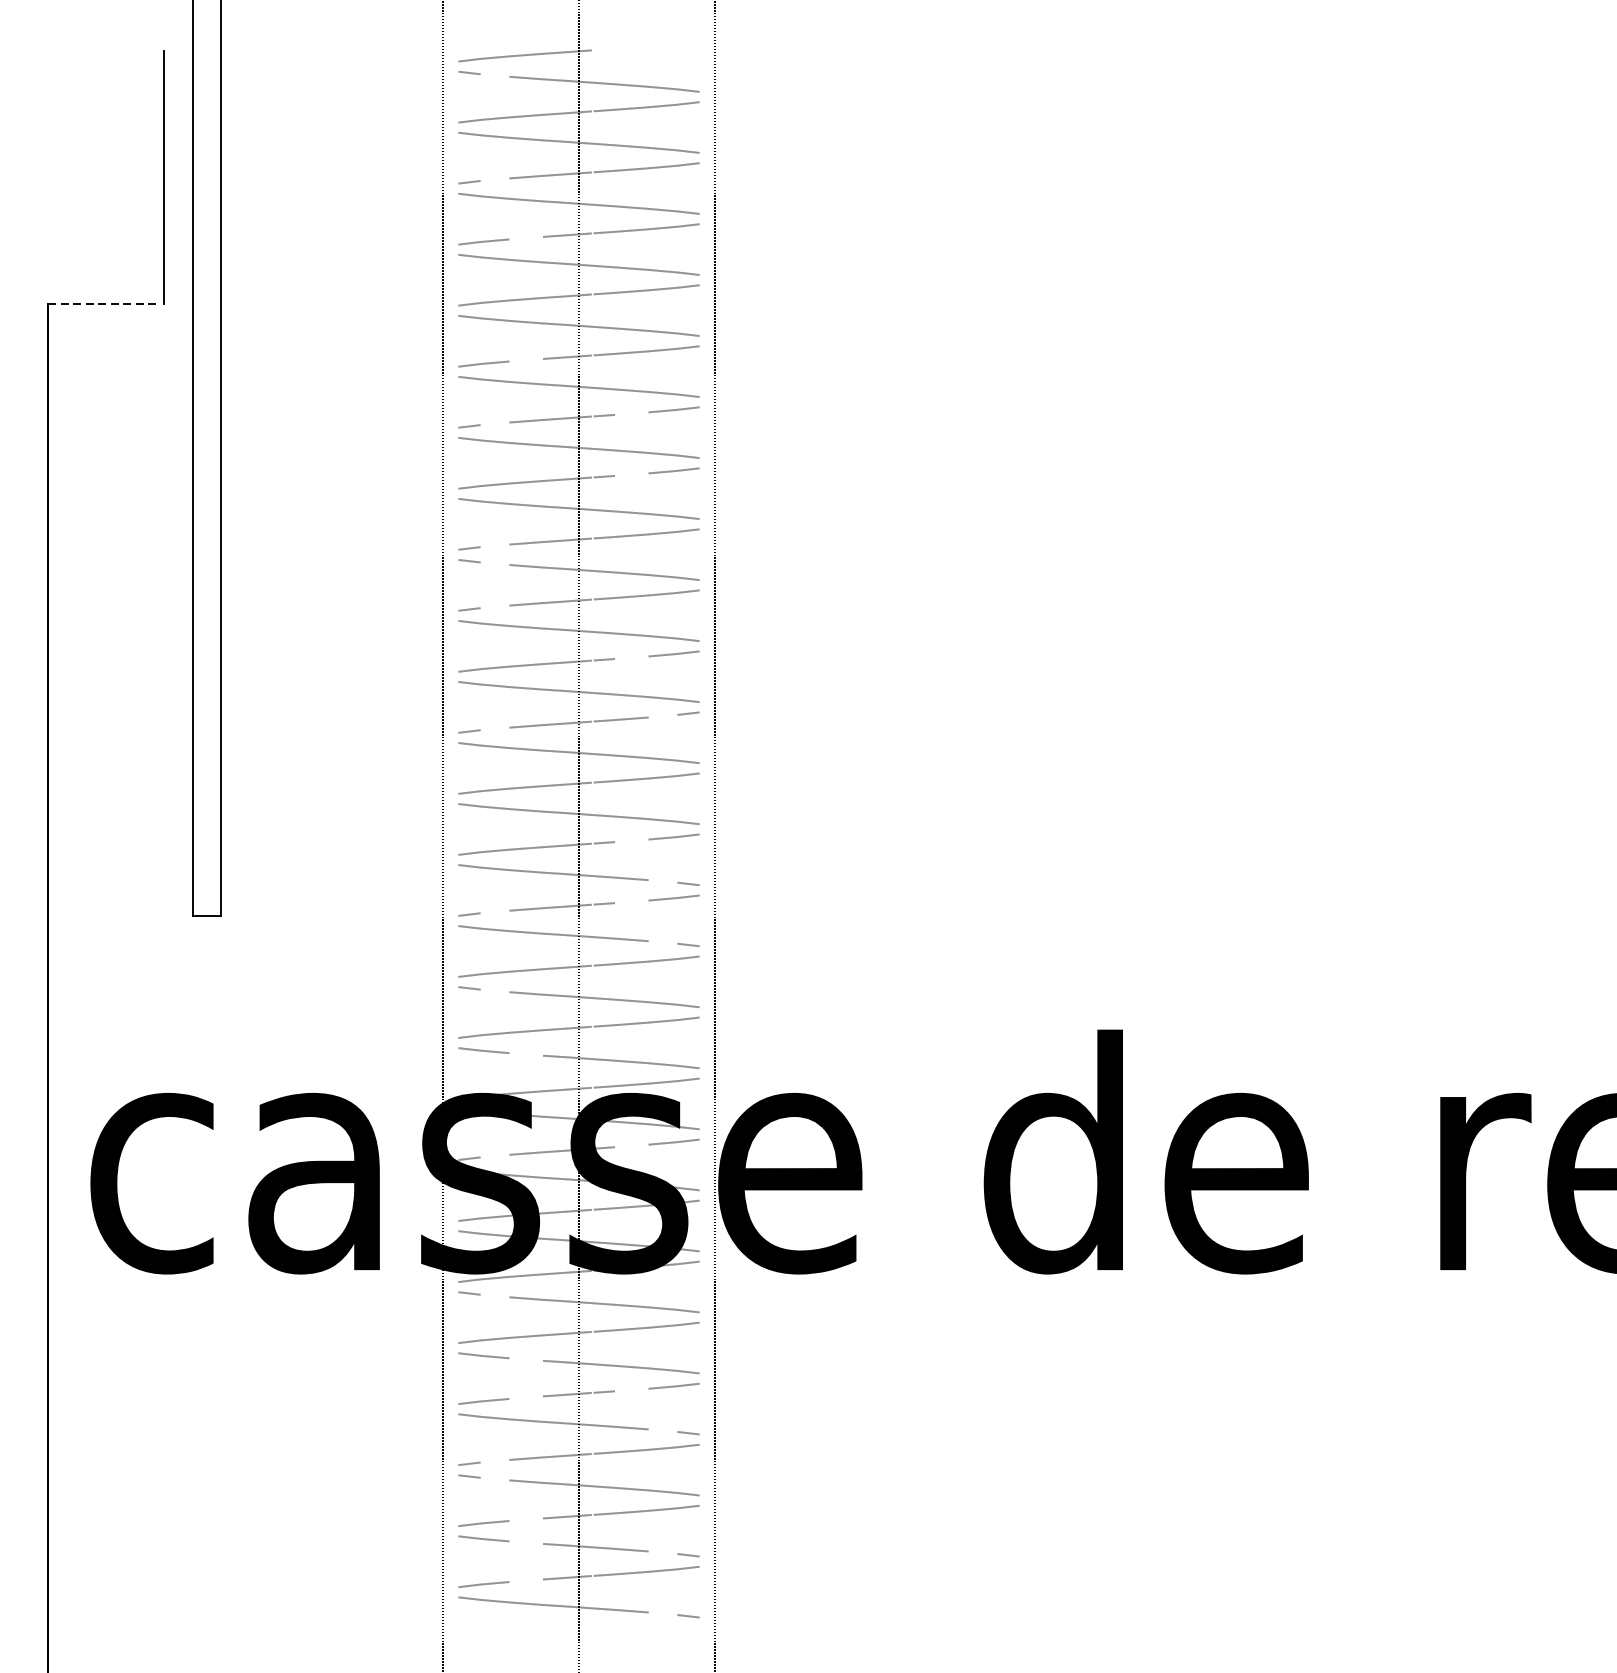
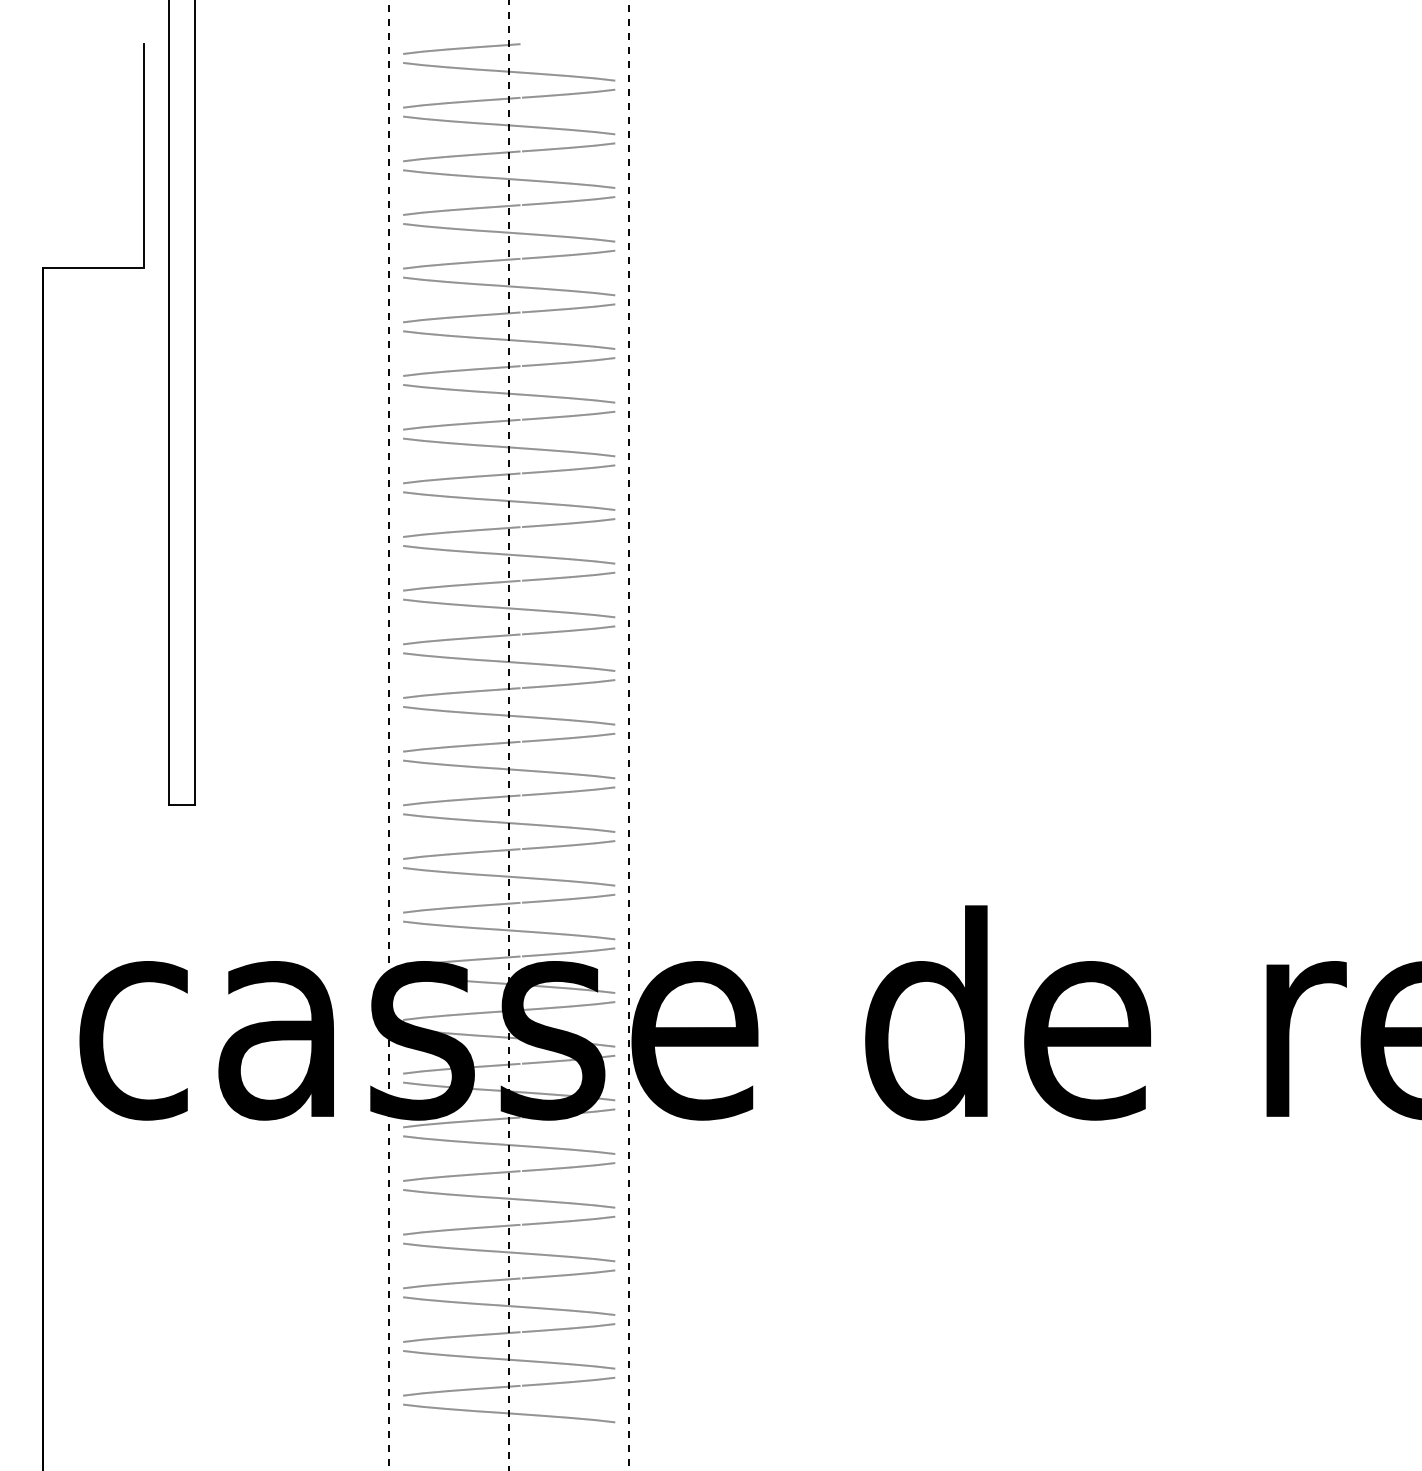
line: (495, 75) -> (435, 66), added
line: (495, 179) -> (435, 157), added
line: (525, 238) -> (462, 209), added
line: (105, 304) -> (92, 267), dashed -> solid
line: (525, 360) -> (462, 316), added
line: (631, 413) -> (555, 363), added
line: (495, 423) -> (435, 372), added
line: (631, 474) -> (555, 417), added
line: (495, 545) -> (435, 479), added
line: (495, 563) -> (435, 495), added
line: (495, 606) -> (435, 533), added
line: (631, 657) -> (555, 578), added
line: (662, 715) -> (582, 629), added
line: (495, 728) -> (435, 640), added
line: (631, 841) -> (555, 739), added
line: (662, 880) -> (582, 774), added
line: (631, 901) -> (555, 792), added
line: (495, 911) -> (435, 801), added
line: (662, 942) -> (582, 828), added
line: (495, 991) -> (435, 871), added
line: (525, 1054) -> (462, 927), added
line: (631, 1145) -> (555, 1007), added
line: (495, 1156) -> (435, 1016), added
line: (495, 1295) -> (435, 1139), added
line: (525, 1359) -> (462, 1195), added
line: (631, 1390) -> (555, 1222), added
line: (525, 1397) -> (462, 1228), added
line: (662, 1430) -> (582, 1257), added
line: (495, 1460) -> (435, 1284), added
line: (495, 1478) -> (435, 1300), added
line: (525, 1519) -> (462, 1336), added
line: (525, 1542) -> (462, 1356), added
line: (662, 1552) -> (582, 1365), added
line: (525, 1580) -> (462, 1389), added
line: (662, 1613) -> (582, 1418), added

